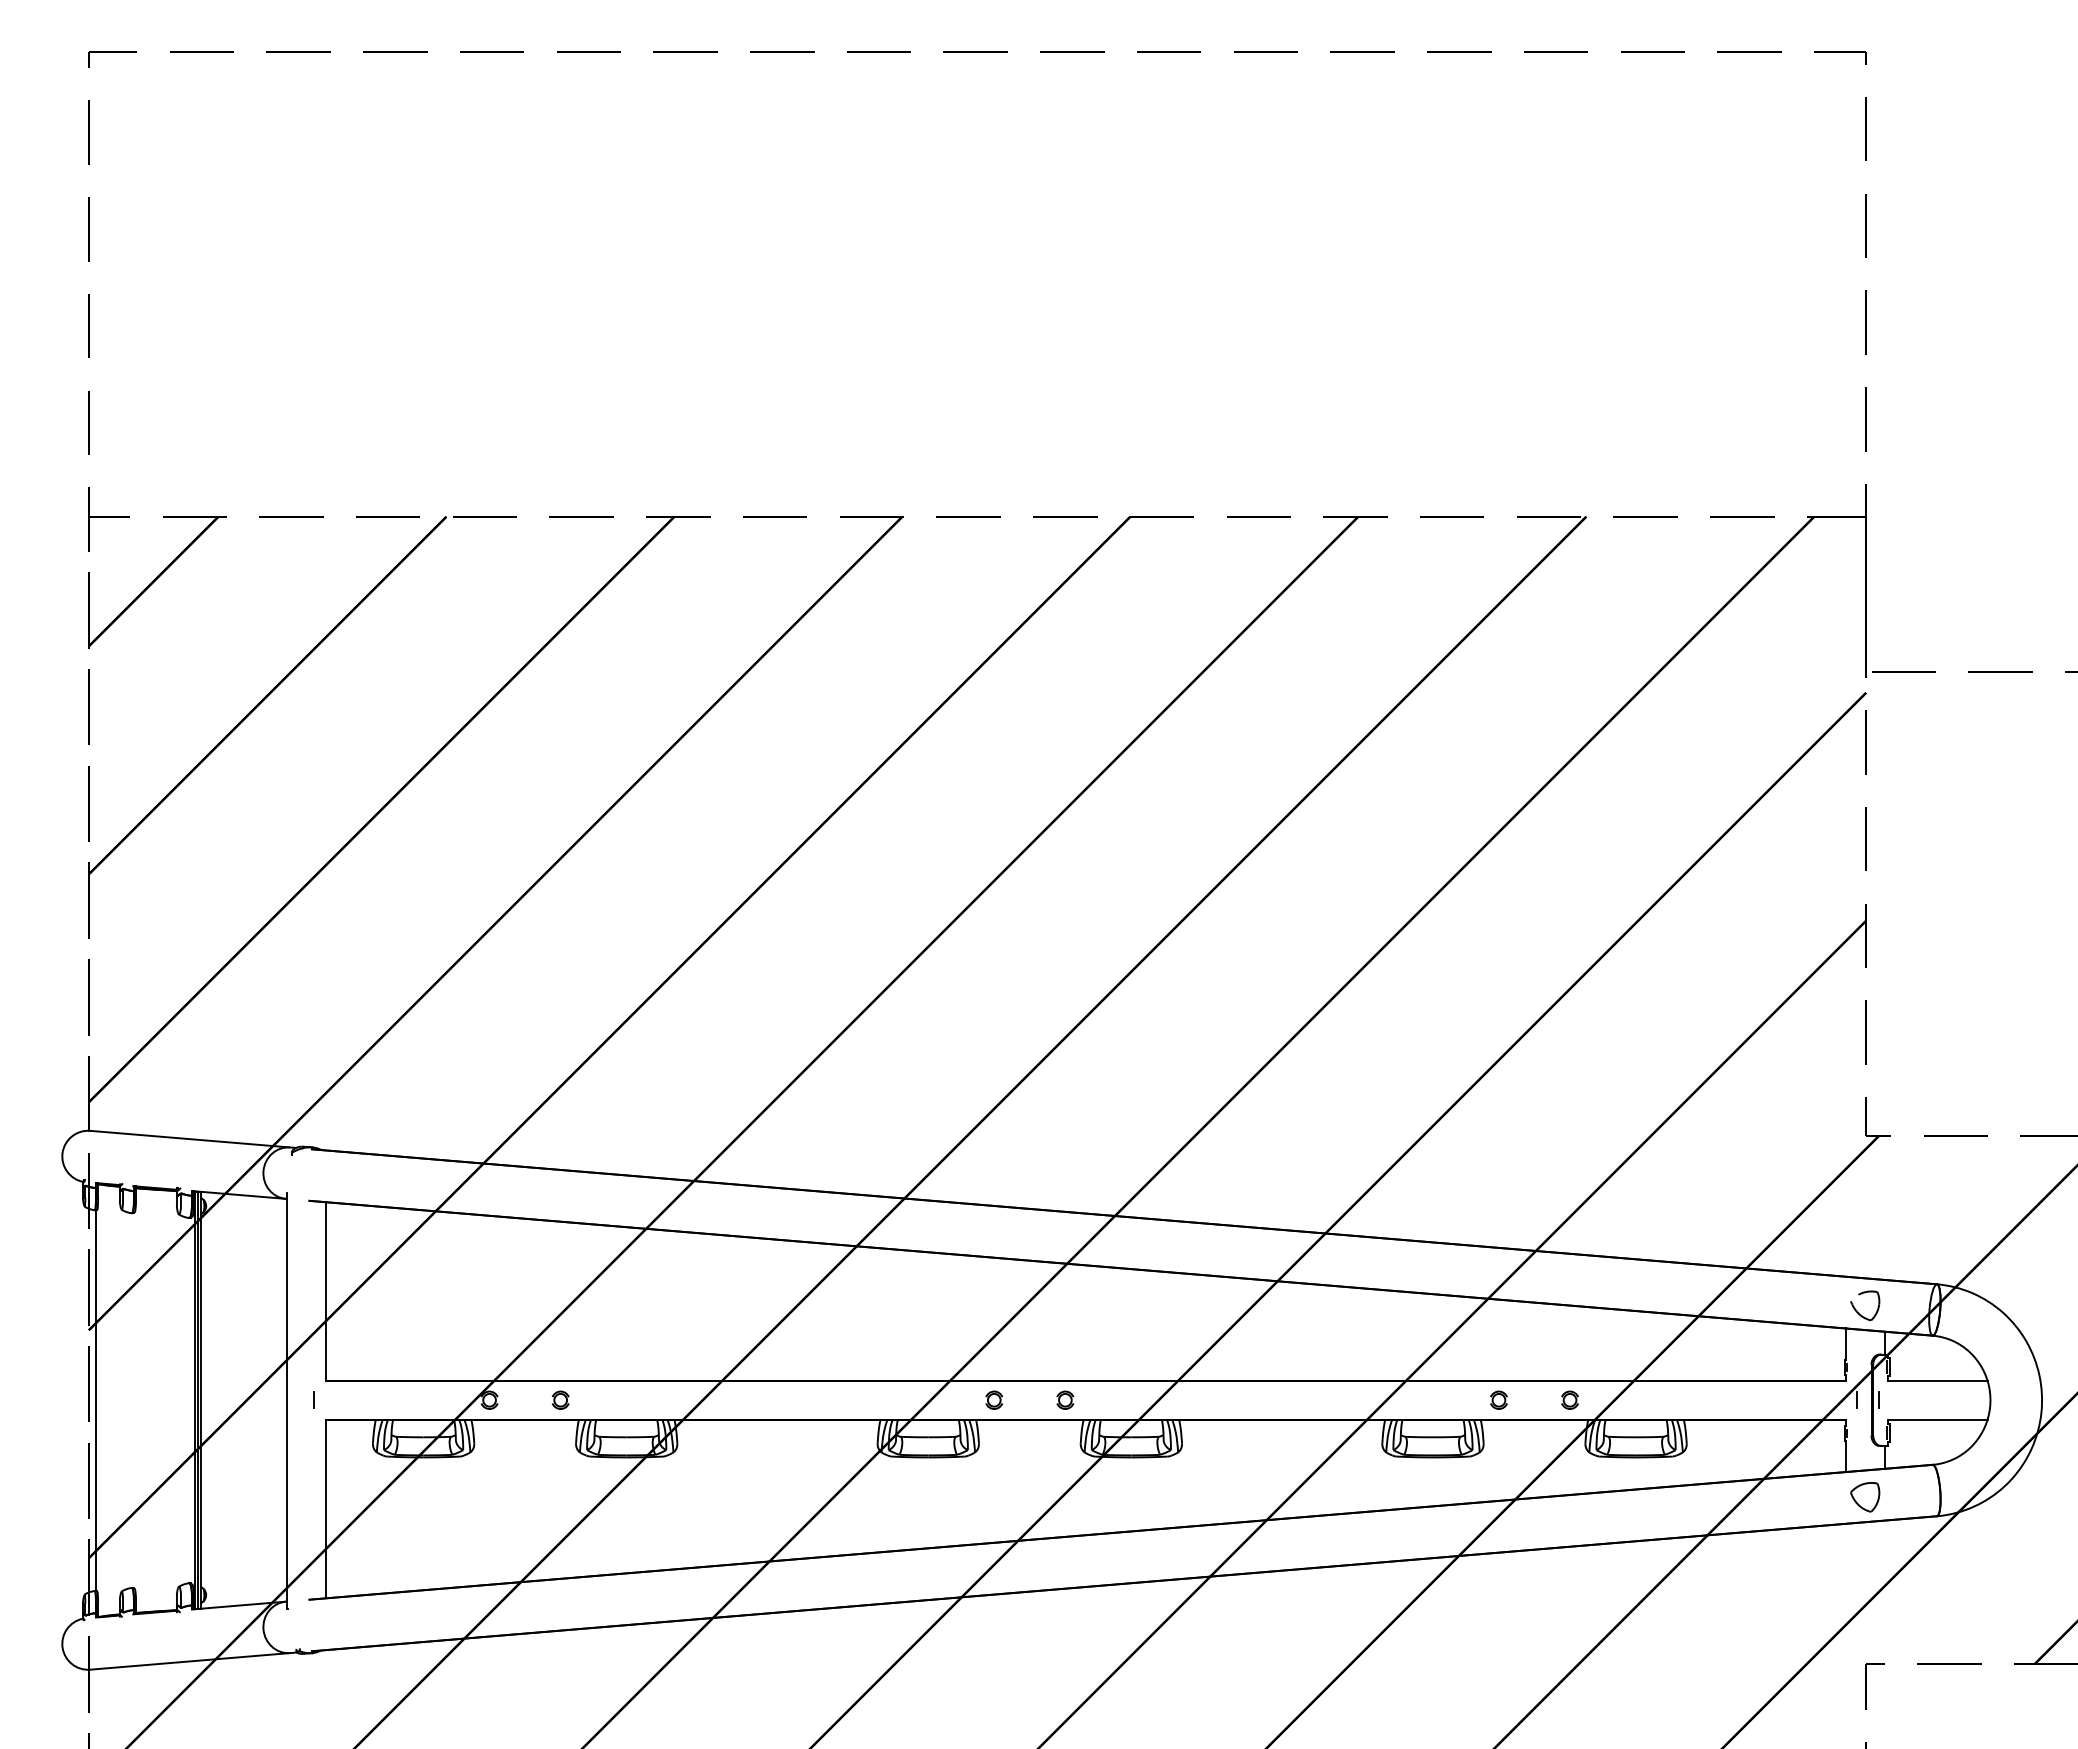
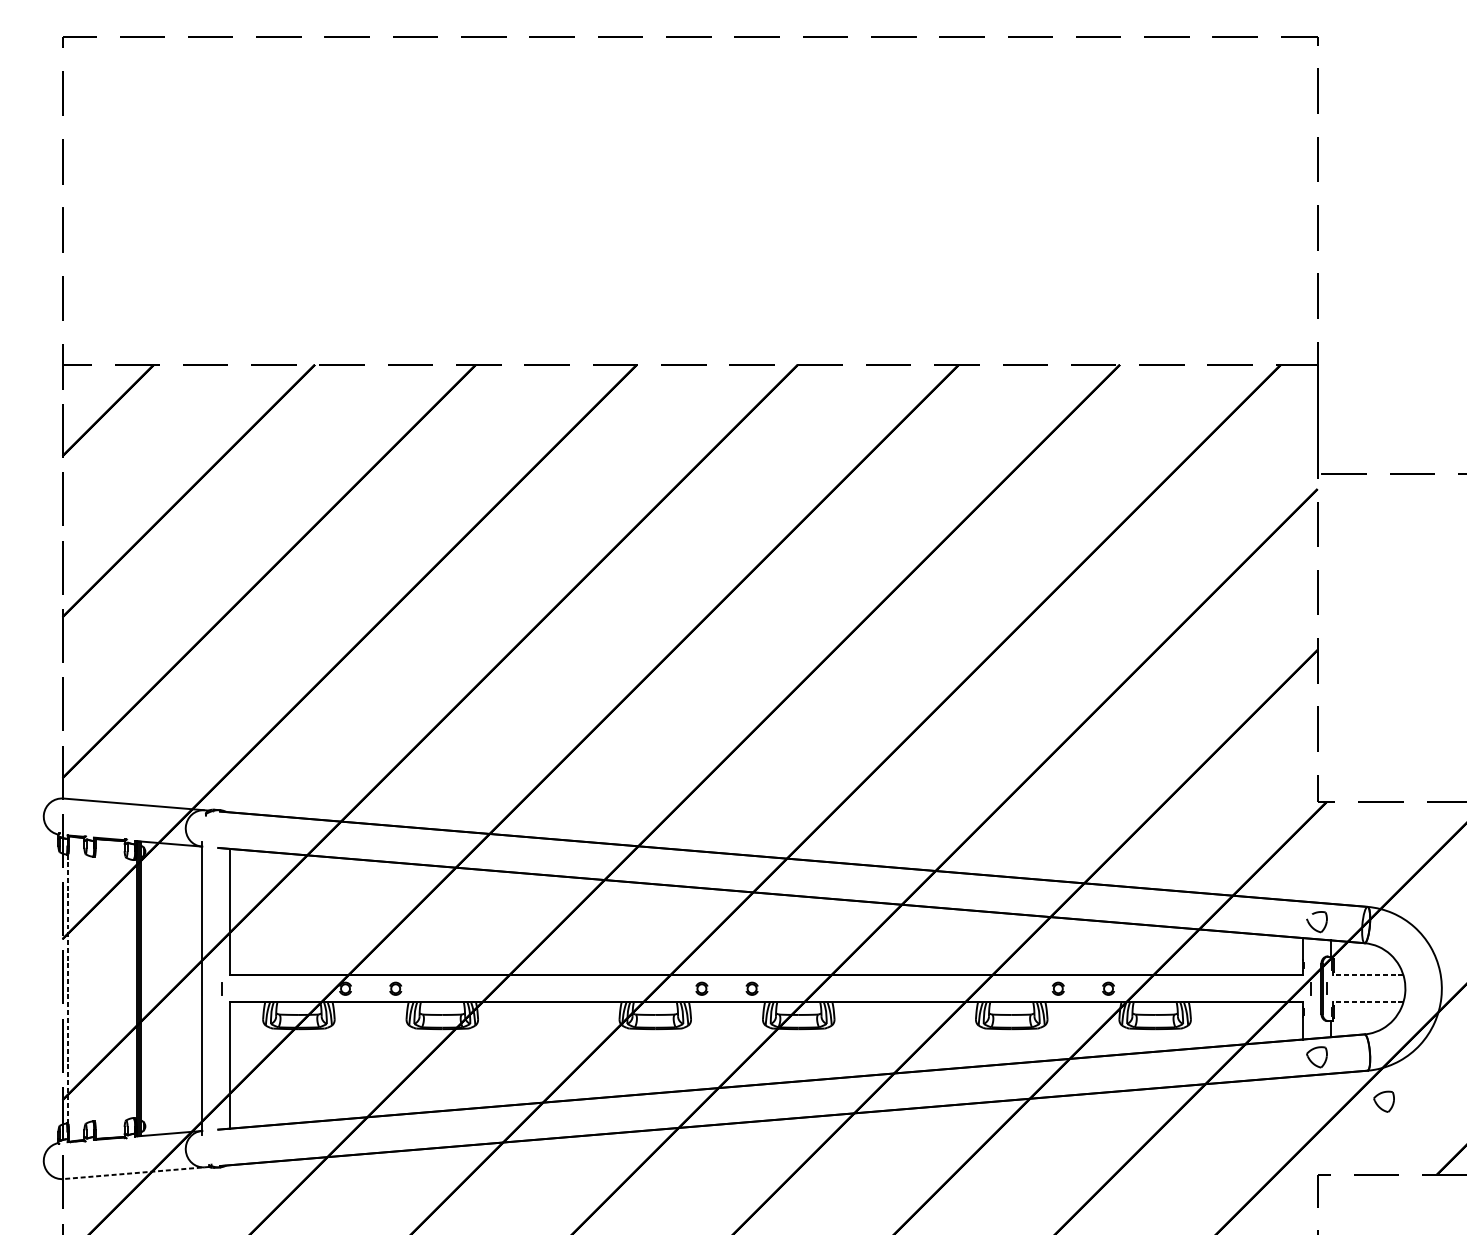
line: (1937, 1380) -> (1368, 974), solid -> dashed
line: (96, 1401) -> (67, 989), solid -> dashed
line: (1937, 1419) -> (1368, 1002), solid -> dashed
part: (1960, 1560) -> (1384, 1101), added
line: (193, 1661) -> (136, 1173), solid -> dashed

